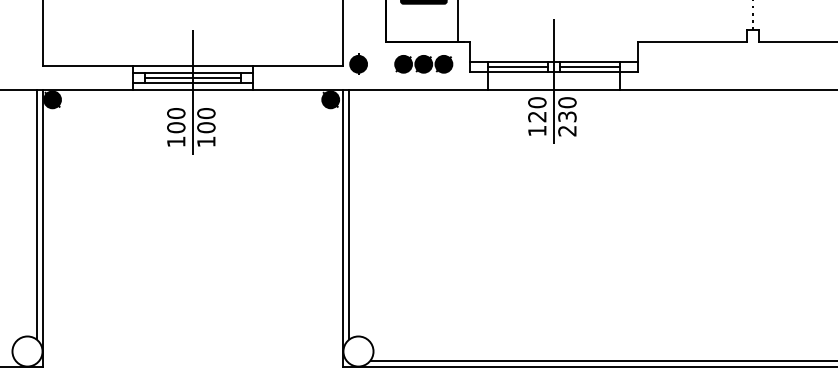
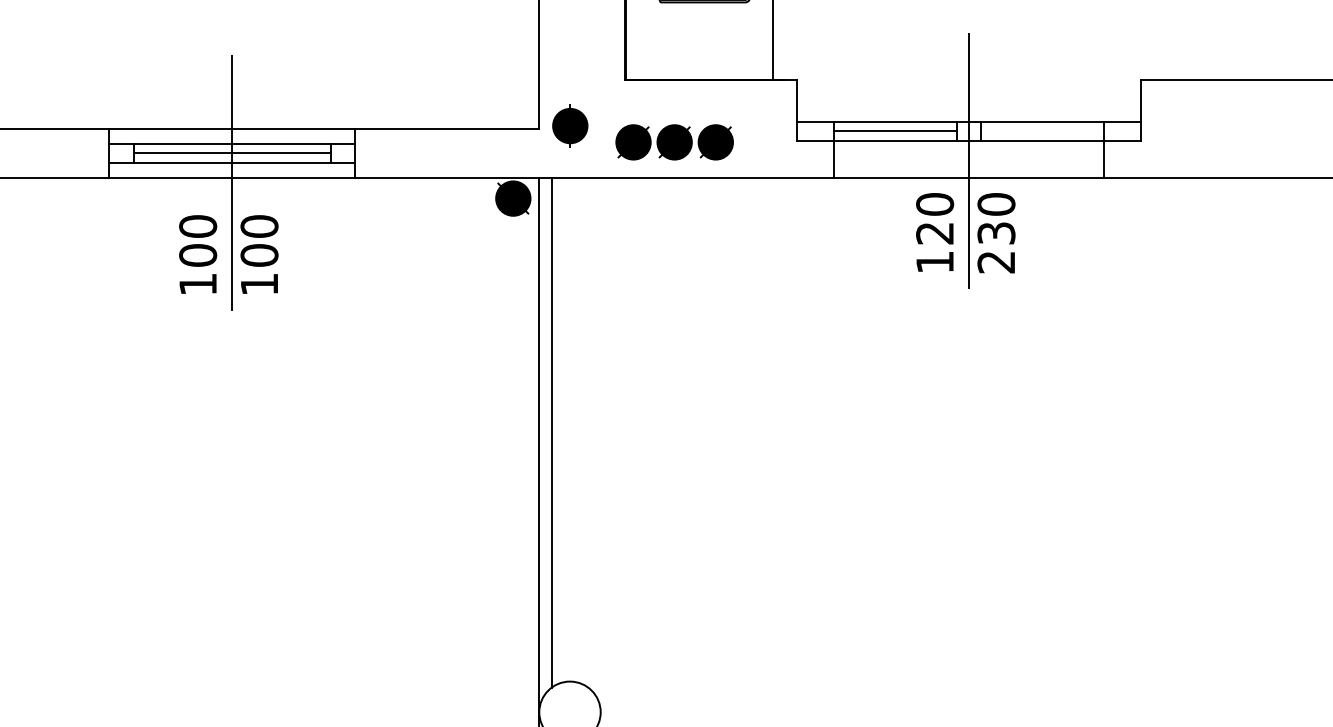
part: (423, 64) -> (674, 142), moved
line: (590, 66) -> (1043, 130), removed

